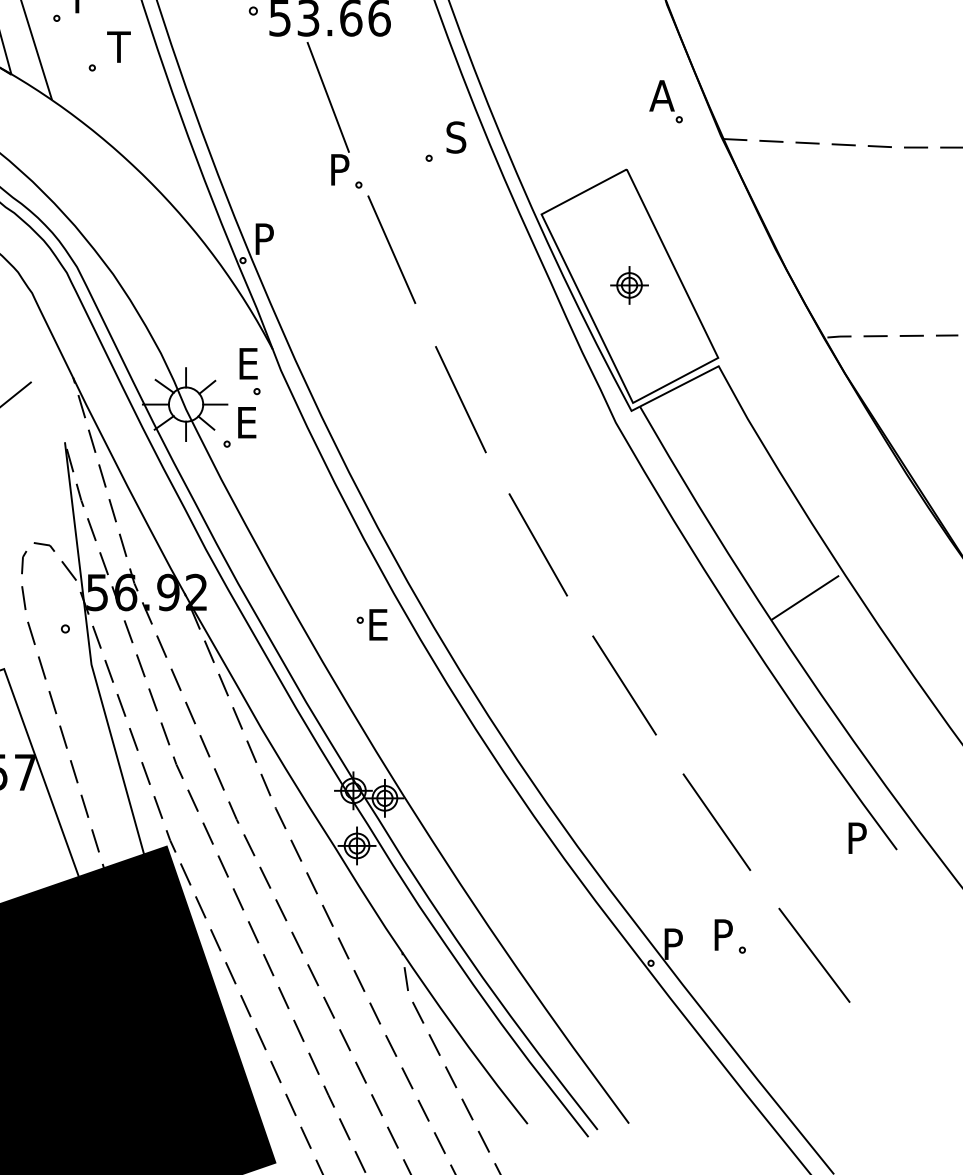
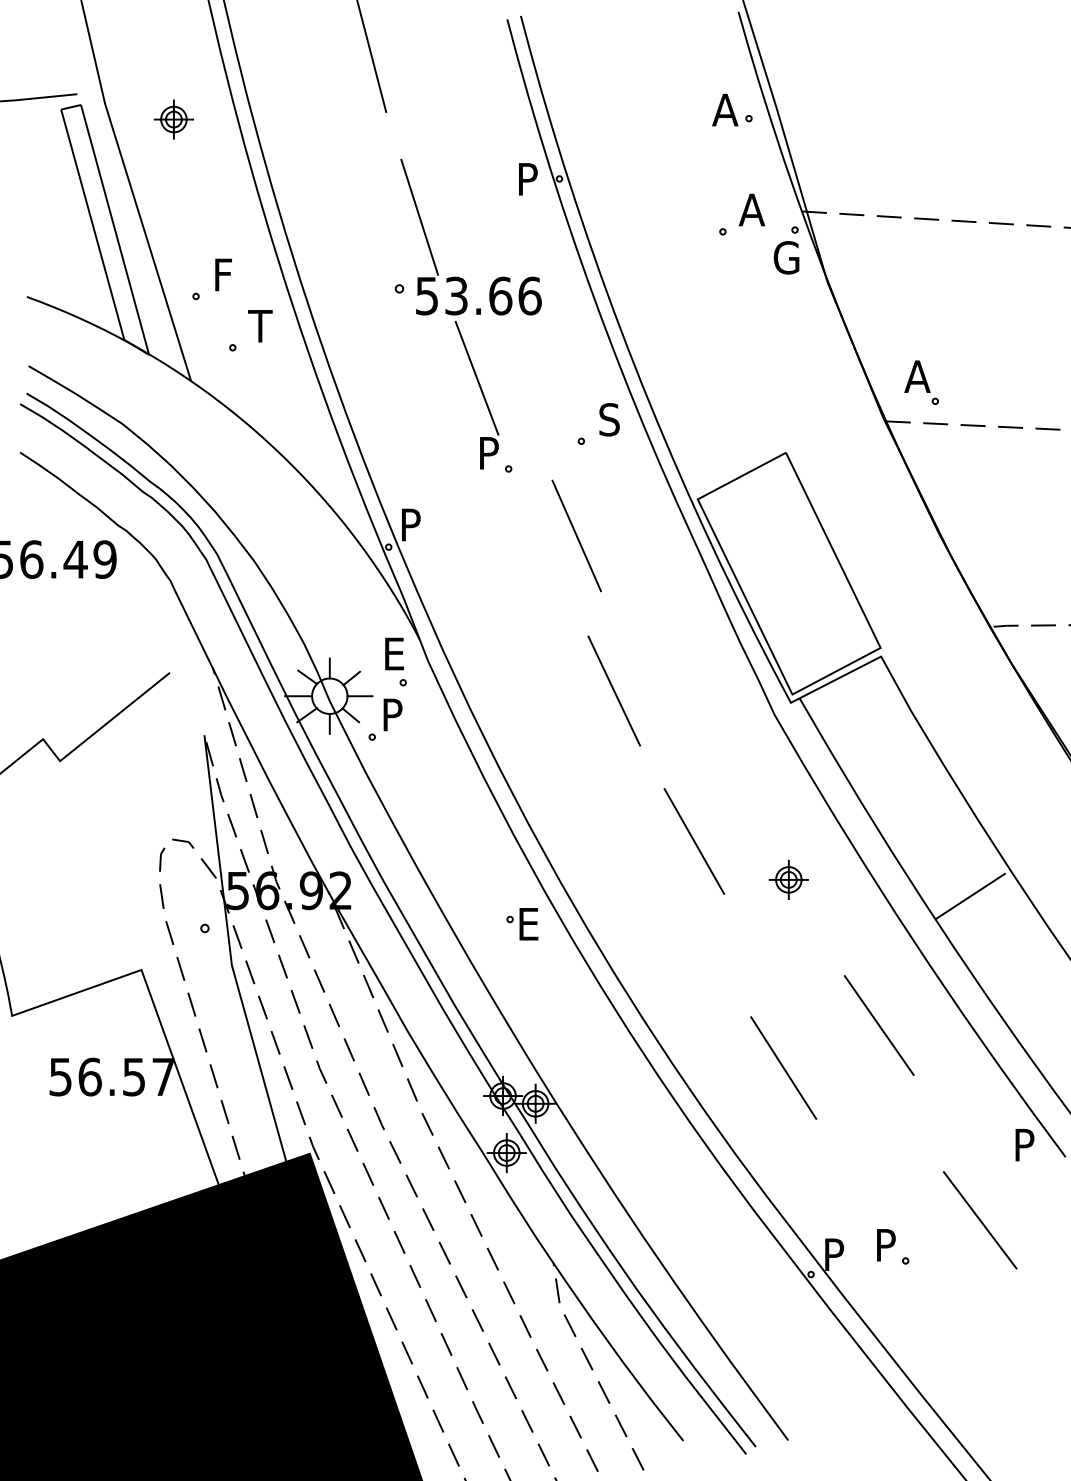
part: (665, 101) -> (921, 382), moved
line: (391, 249) -> (576, 535), moved
part: (629, 285) -> (788, 879), moved
text: (248, 422) -> (394, 714), E -> P
line: (624, 685) -> (783, 1067), moved
line: (716, 822) -> (878, 1025), moved
line: (814, 955) -> (980, 1220), moved

